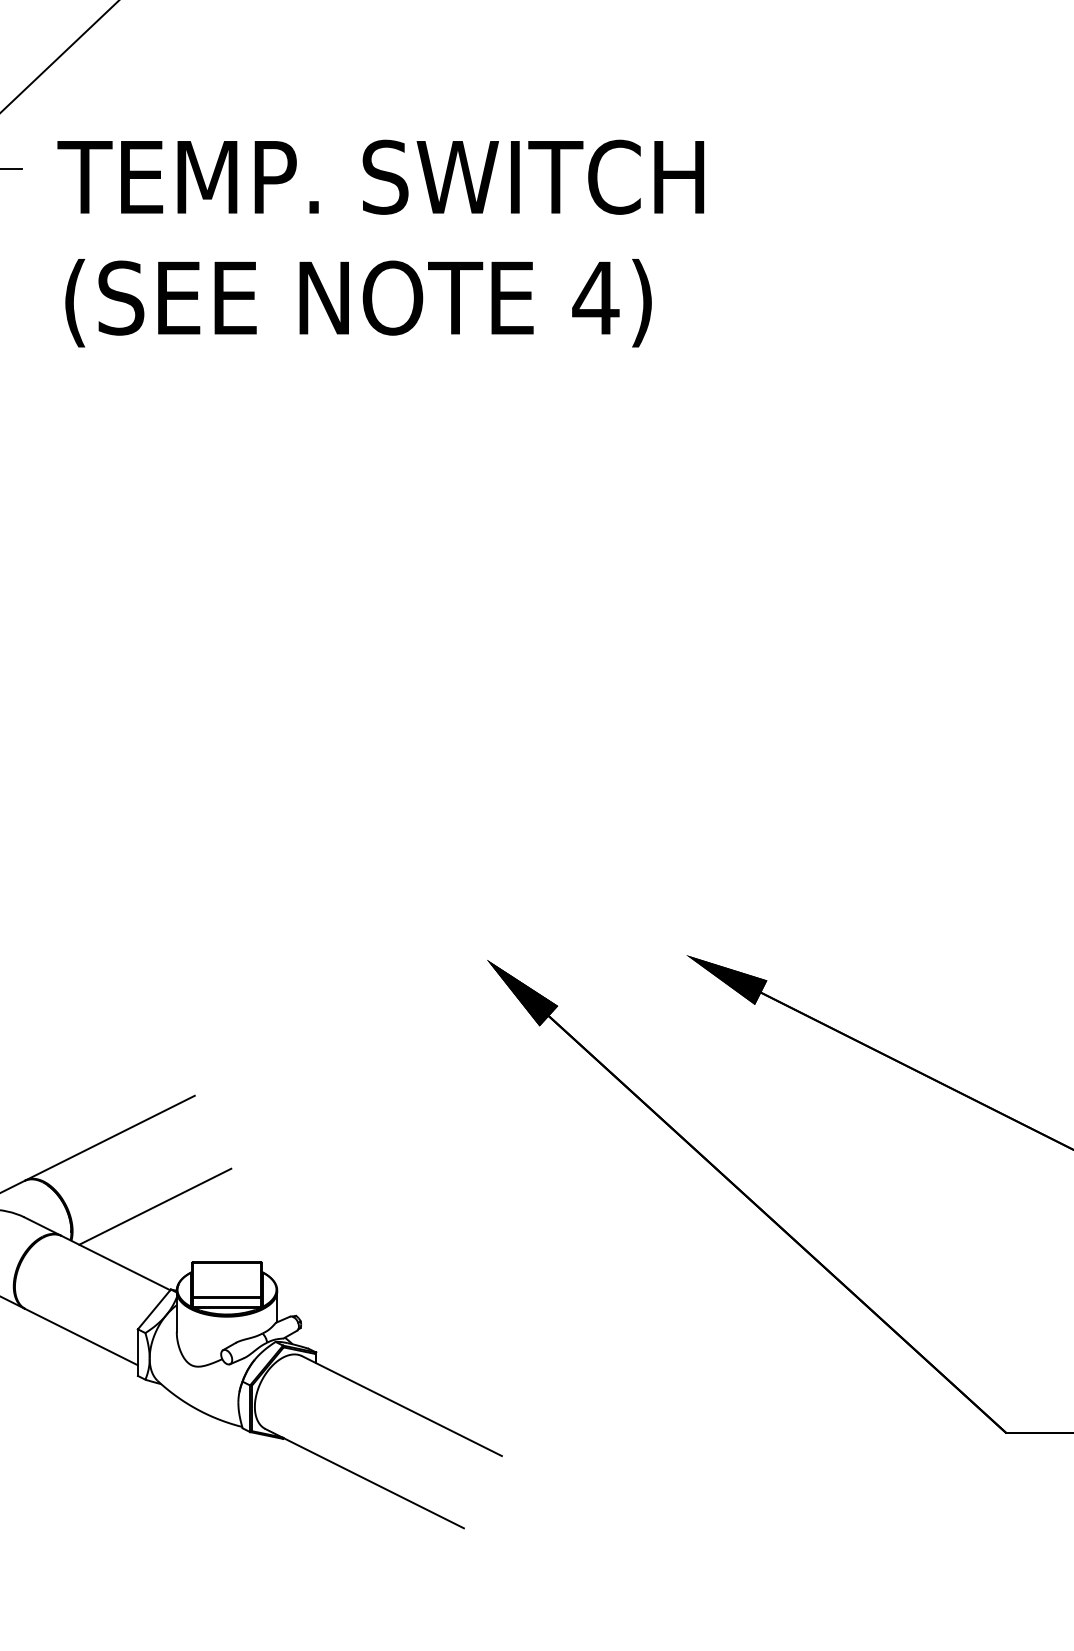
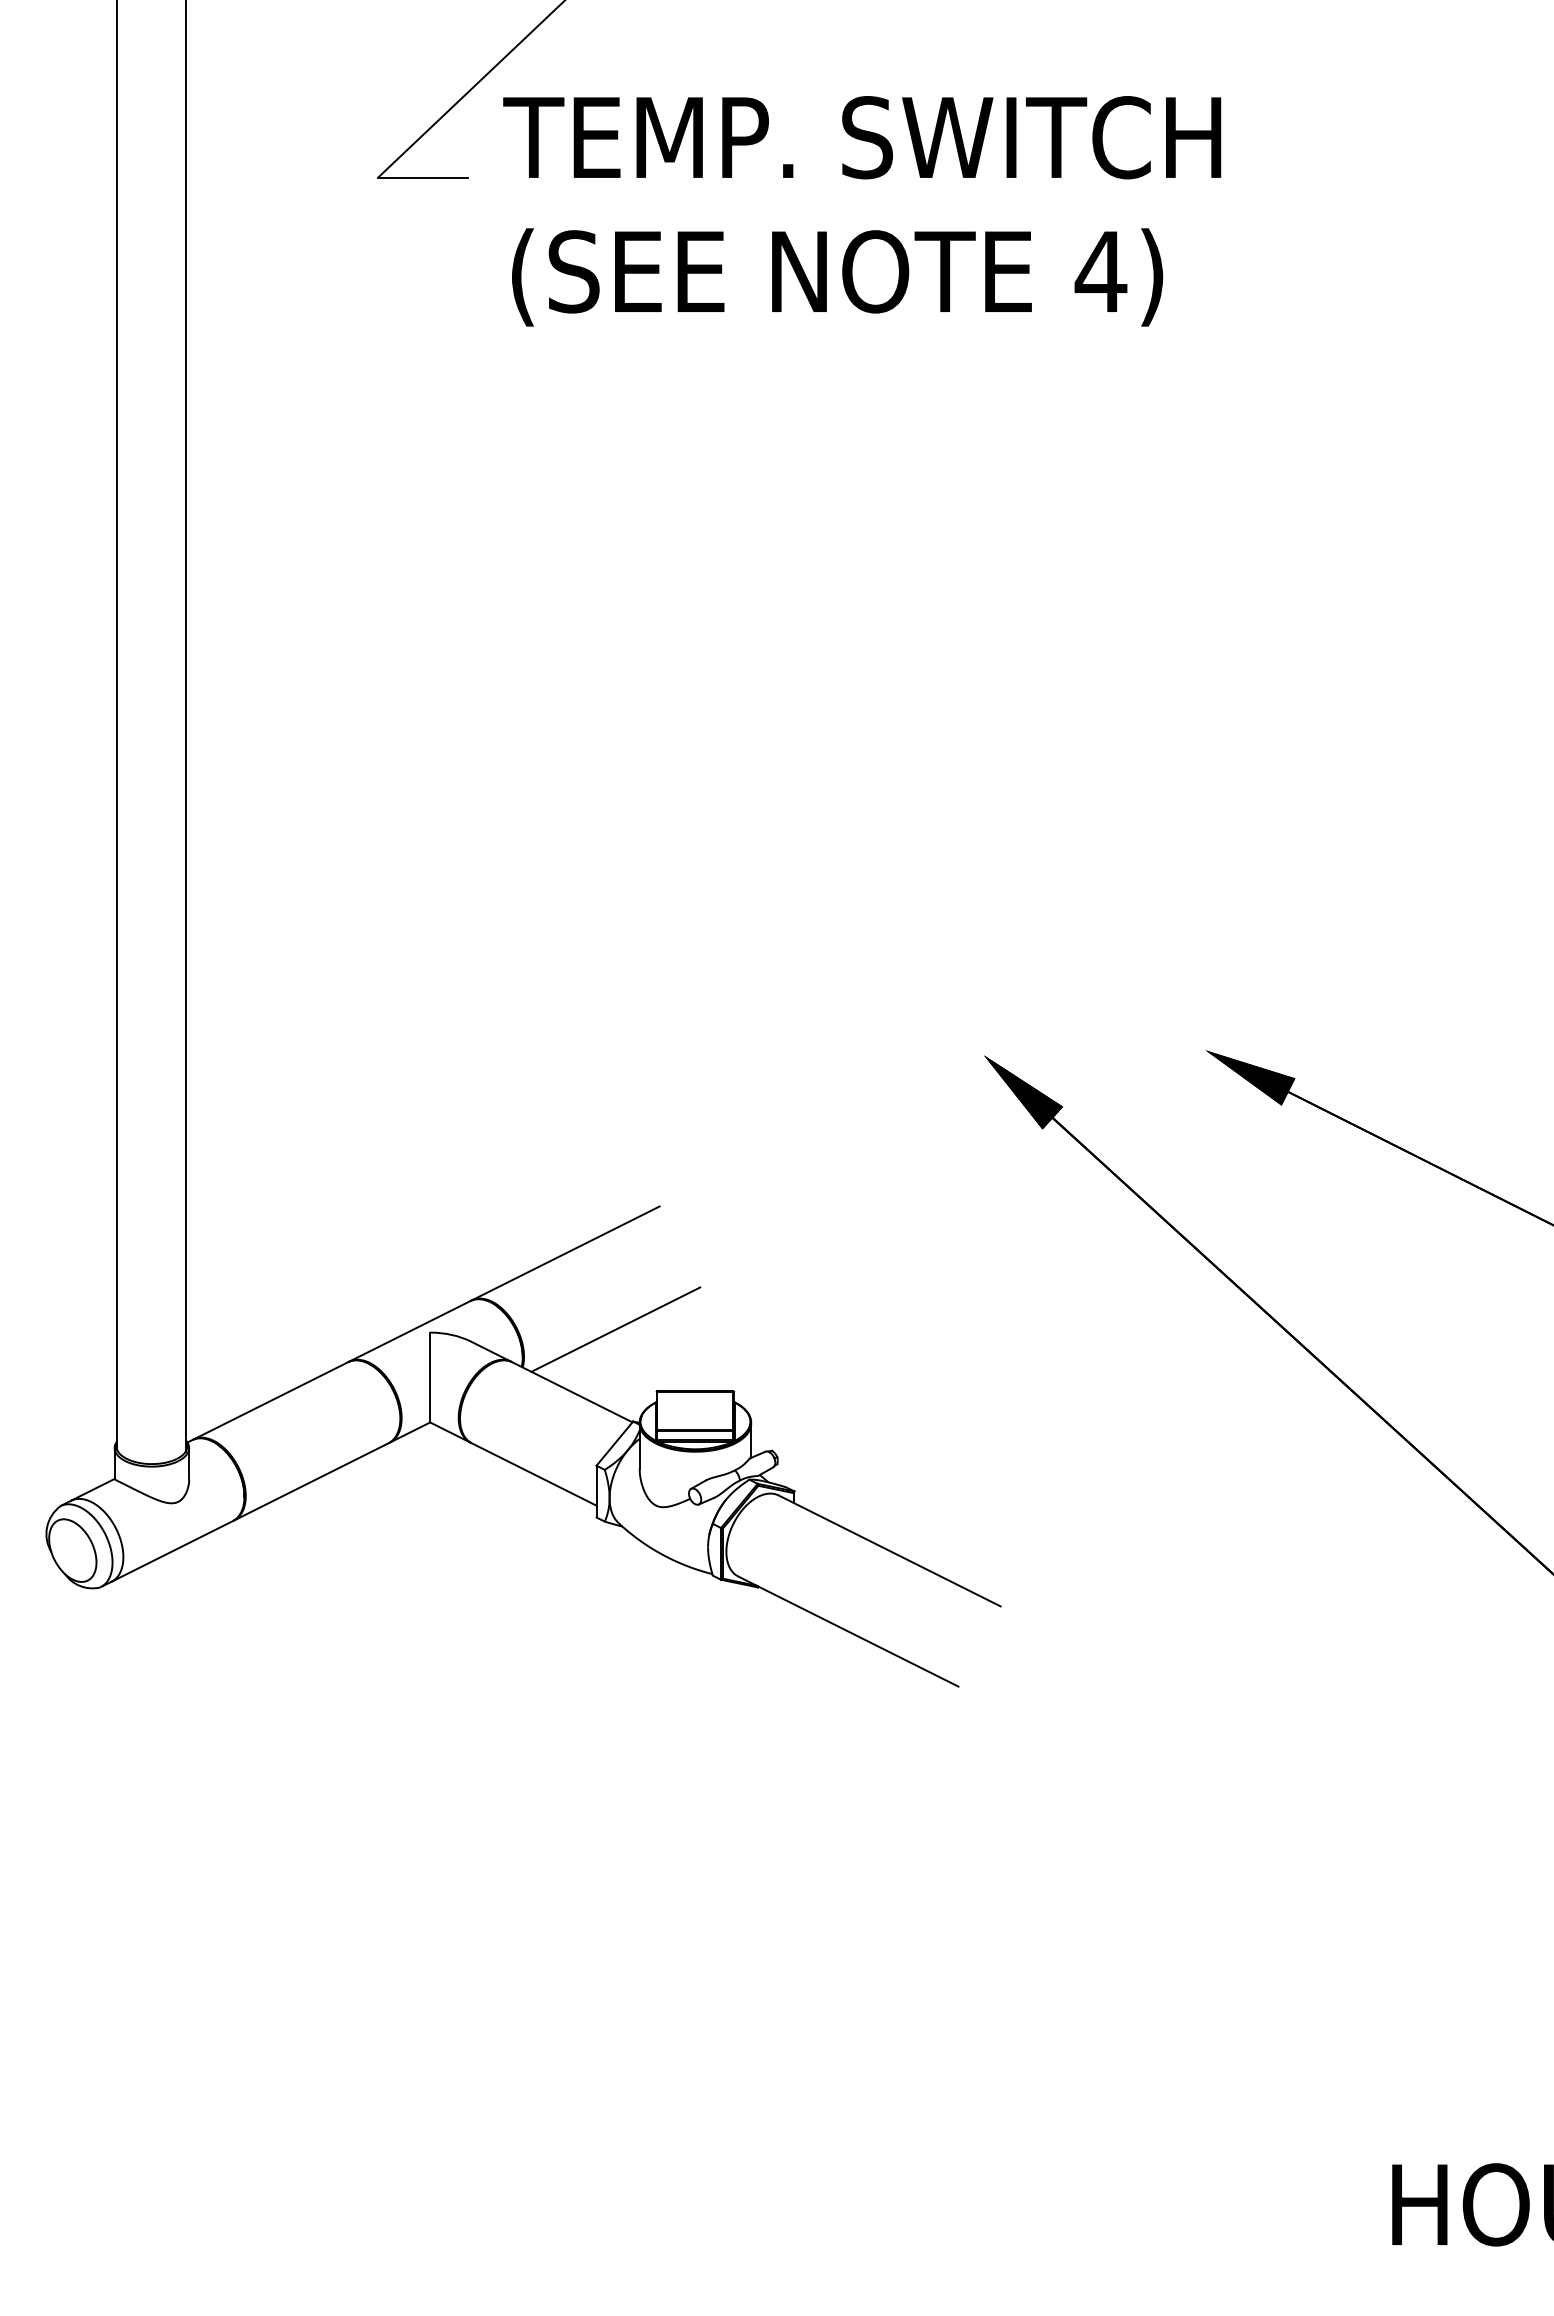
text: (381, 243) -> (862, 211), moved

